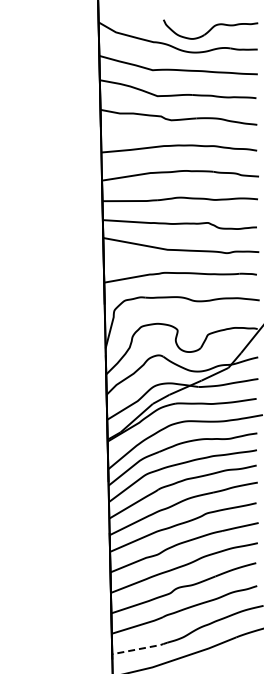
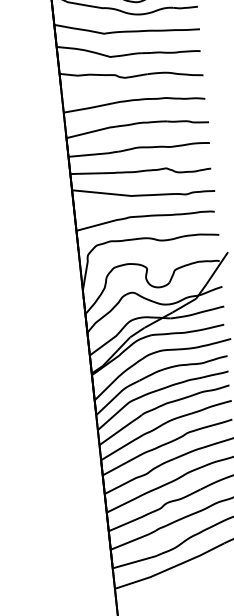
line: (141, 648) -> (138, 560), dashed -> solid

